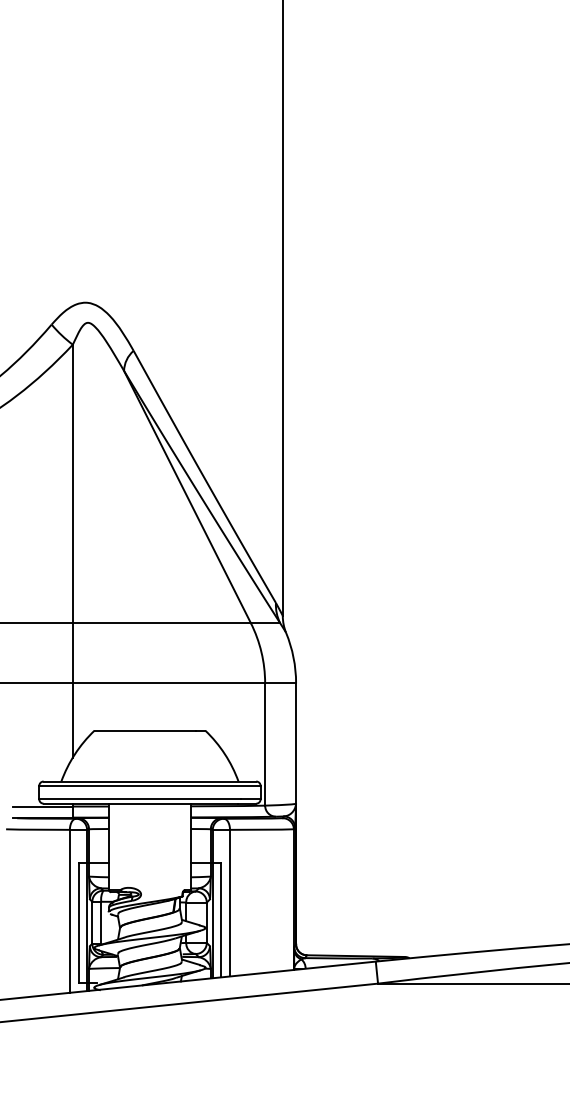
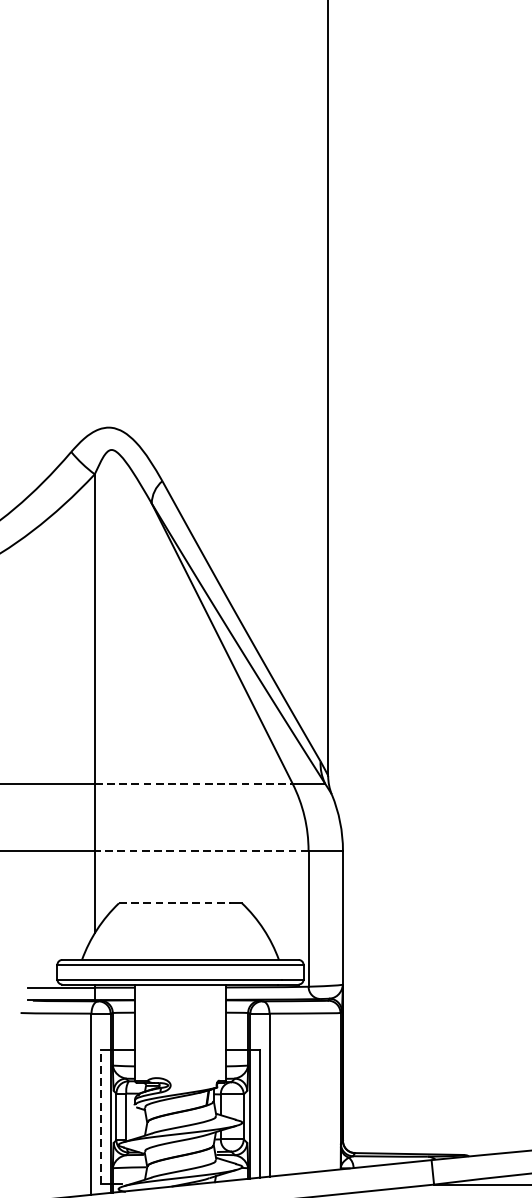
line: (162, 623) -> (194, 784), solid -> dashed
line: (168, 683) -> (201, 850), solid -> dashed
line: (145, 730) -> (175, 903), solid -> dashed
line: (78, 922) -> (101, 1116), solid -> dashed

